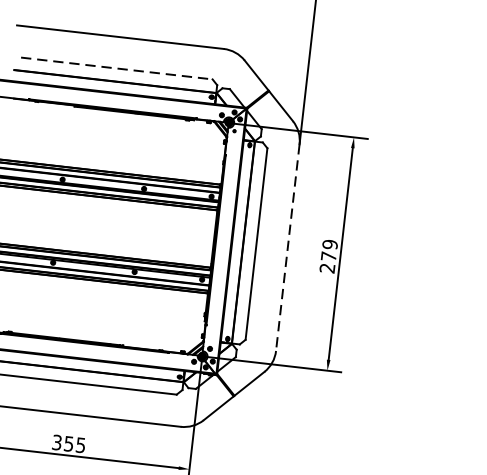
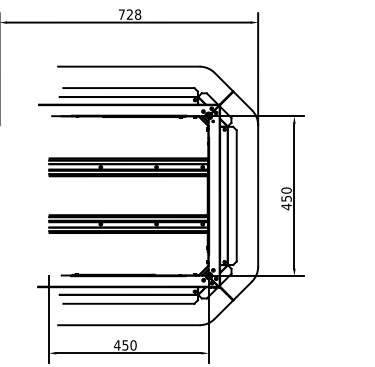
line: (116, 69) -> (128, 88), dashed -> solid
line: (288, 247) -> (258, 195), dashed -> solid
text: (328, 256) -> (286, 198), 279 -> 450
text: (67, 443) -> (124, 345), 355 -> 450

